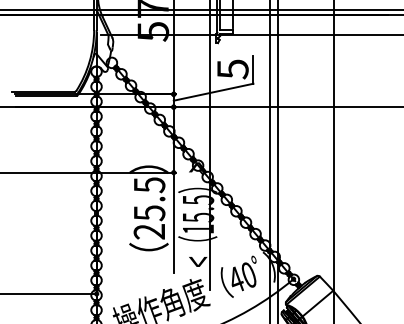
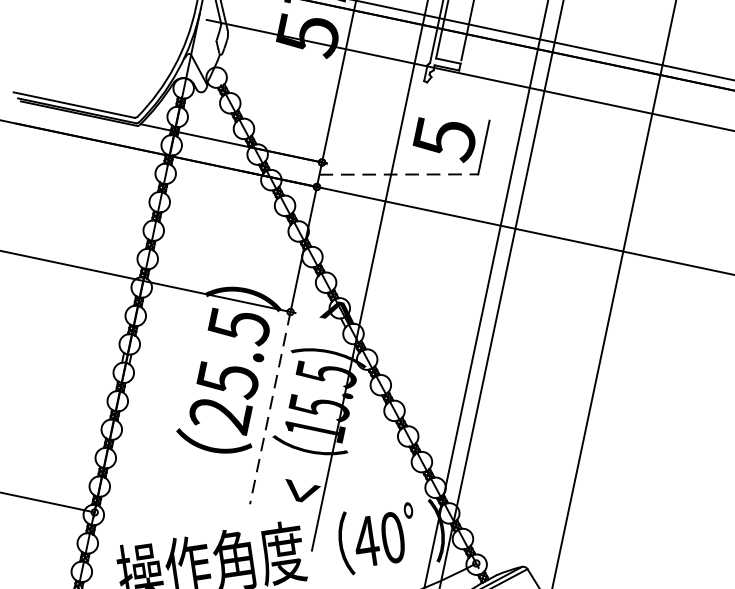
line: (213, 92) -> (398, 174), solid -> dashed
line: (173, 223) -> (269, 408), solid -> dashed

